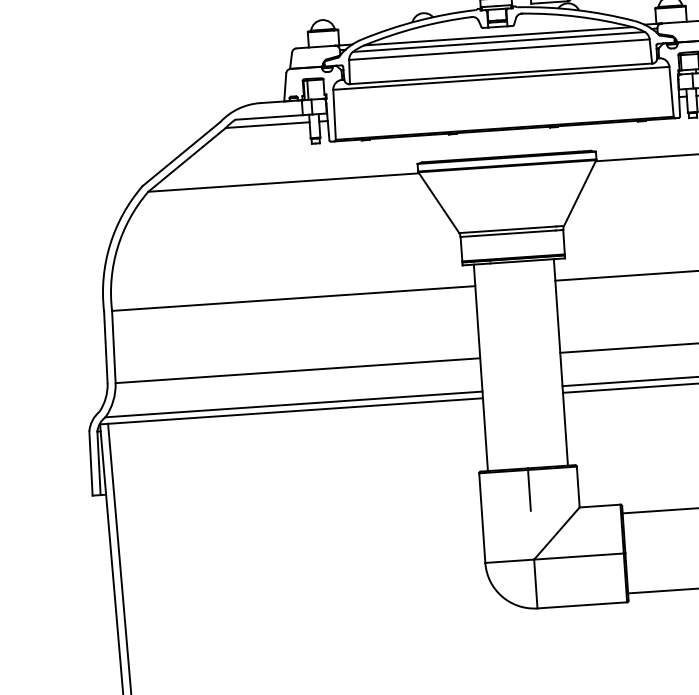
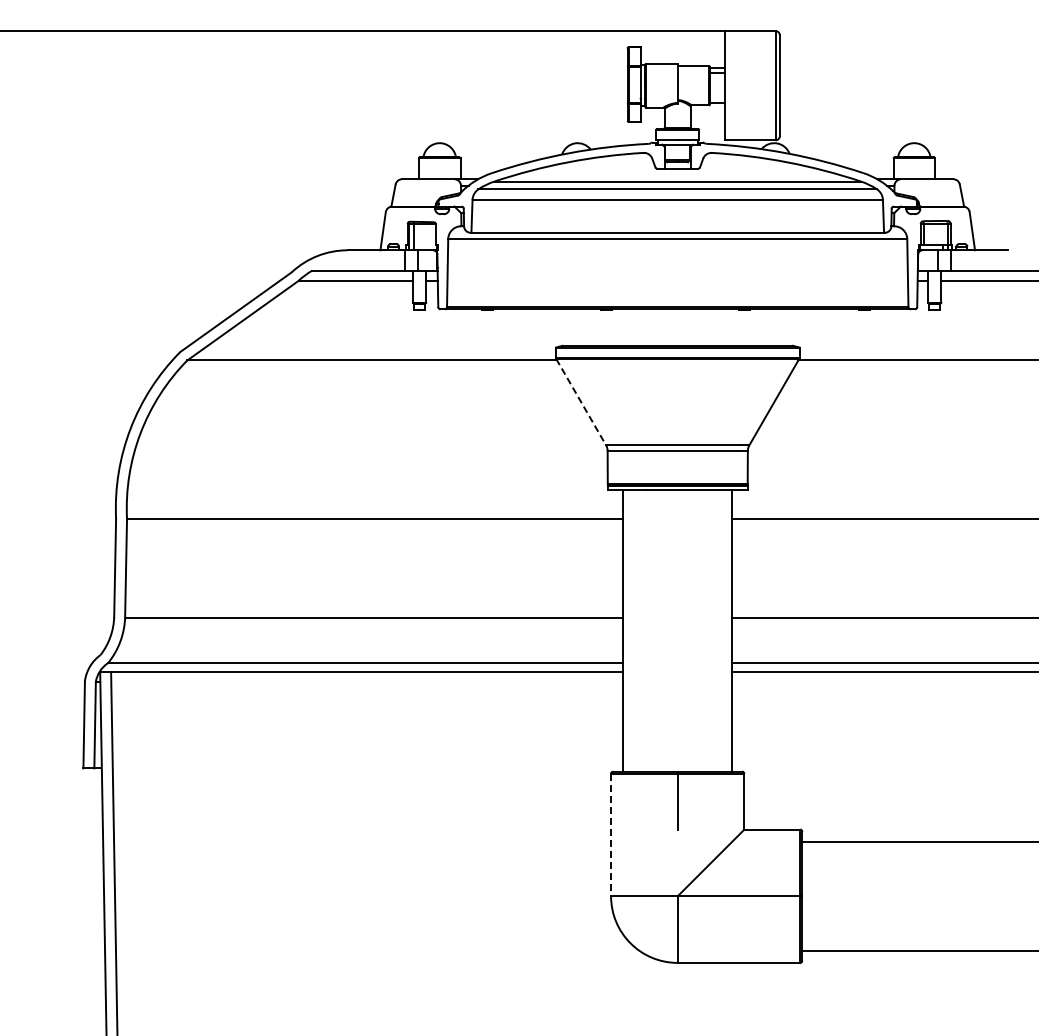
line: (439, 202) -> (581, 402), solid -> dashed
line: (482, 518) -> (611, 835), solid -> dashed

